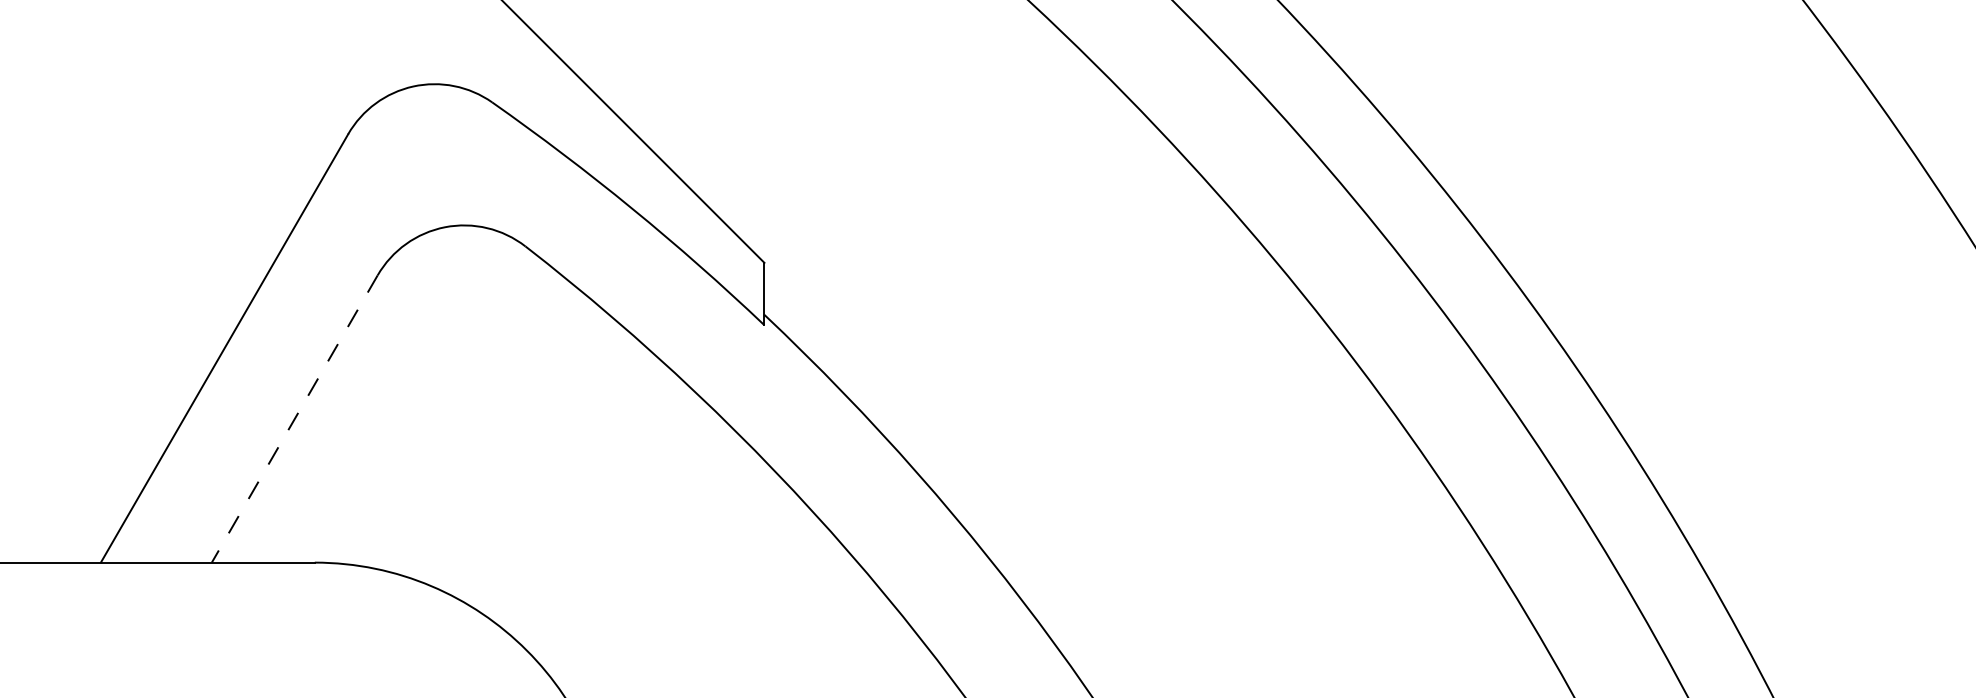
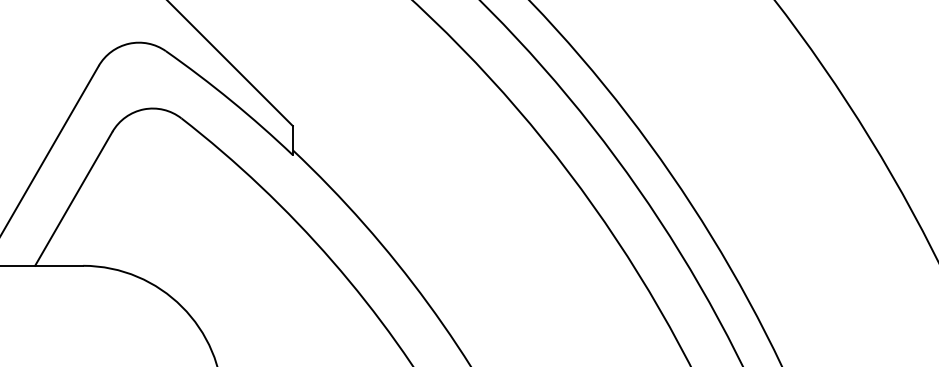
line: (294, 420) -> (73, 199), dashed -> solid

